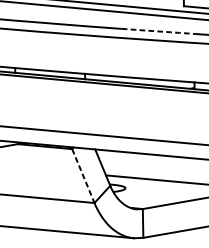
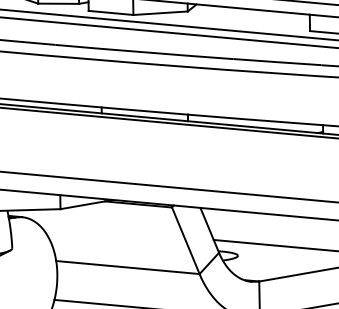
arc: (157, 31) -> (277, 62), dashed -> solid
line: (83, 176) -> (186, 241), dashed -> solid

